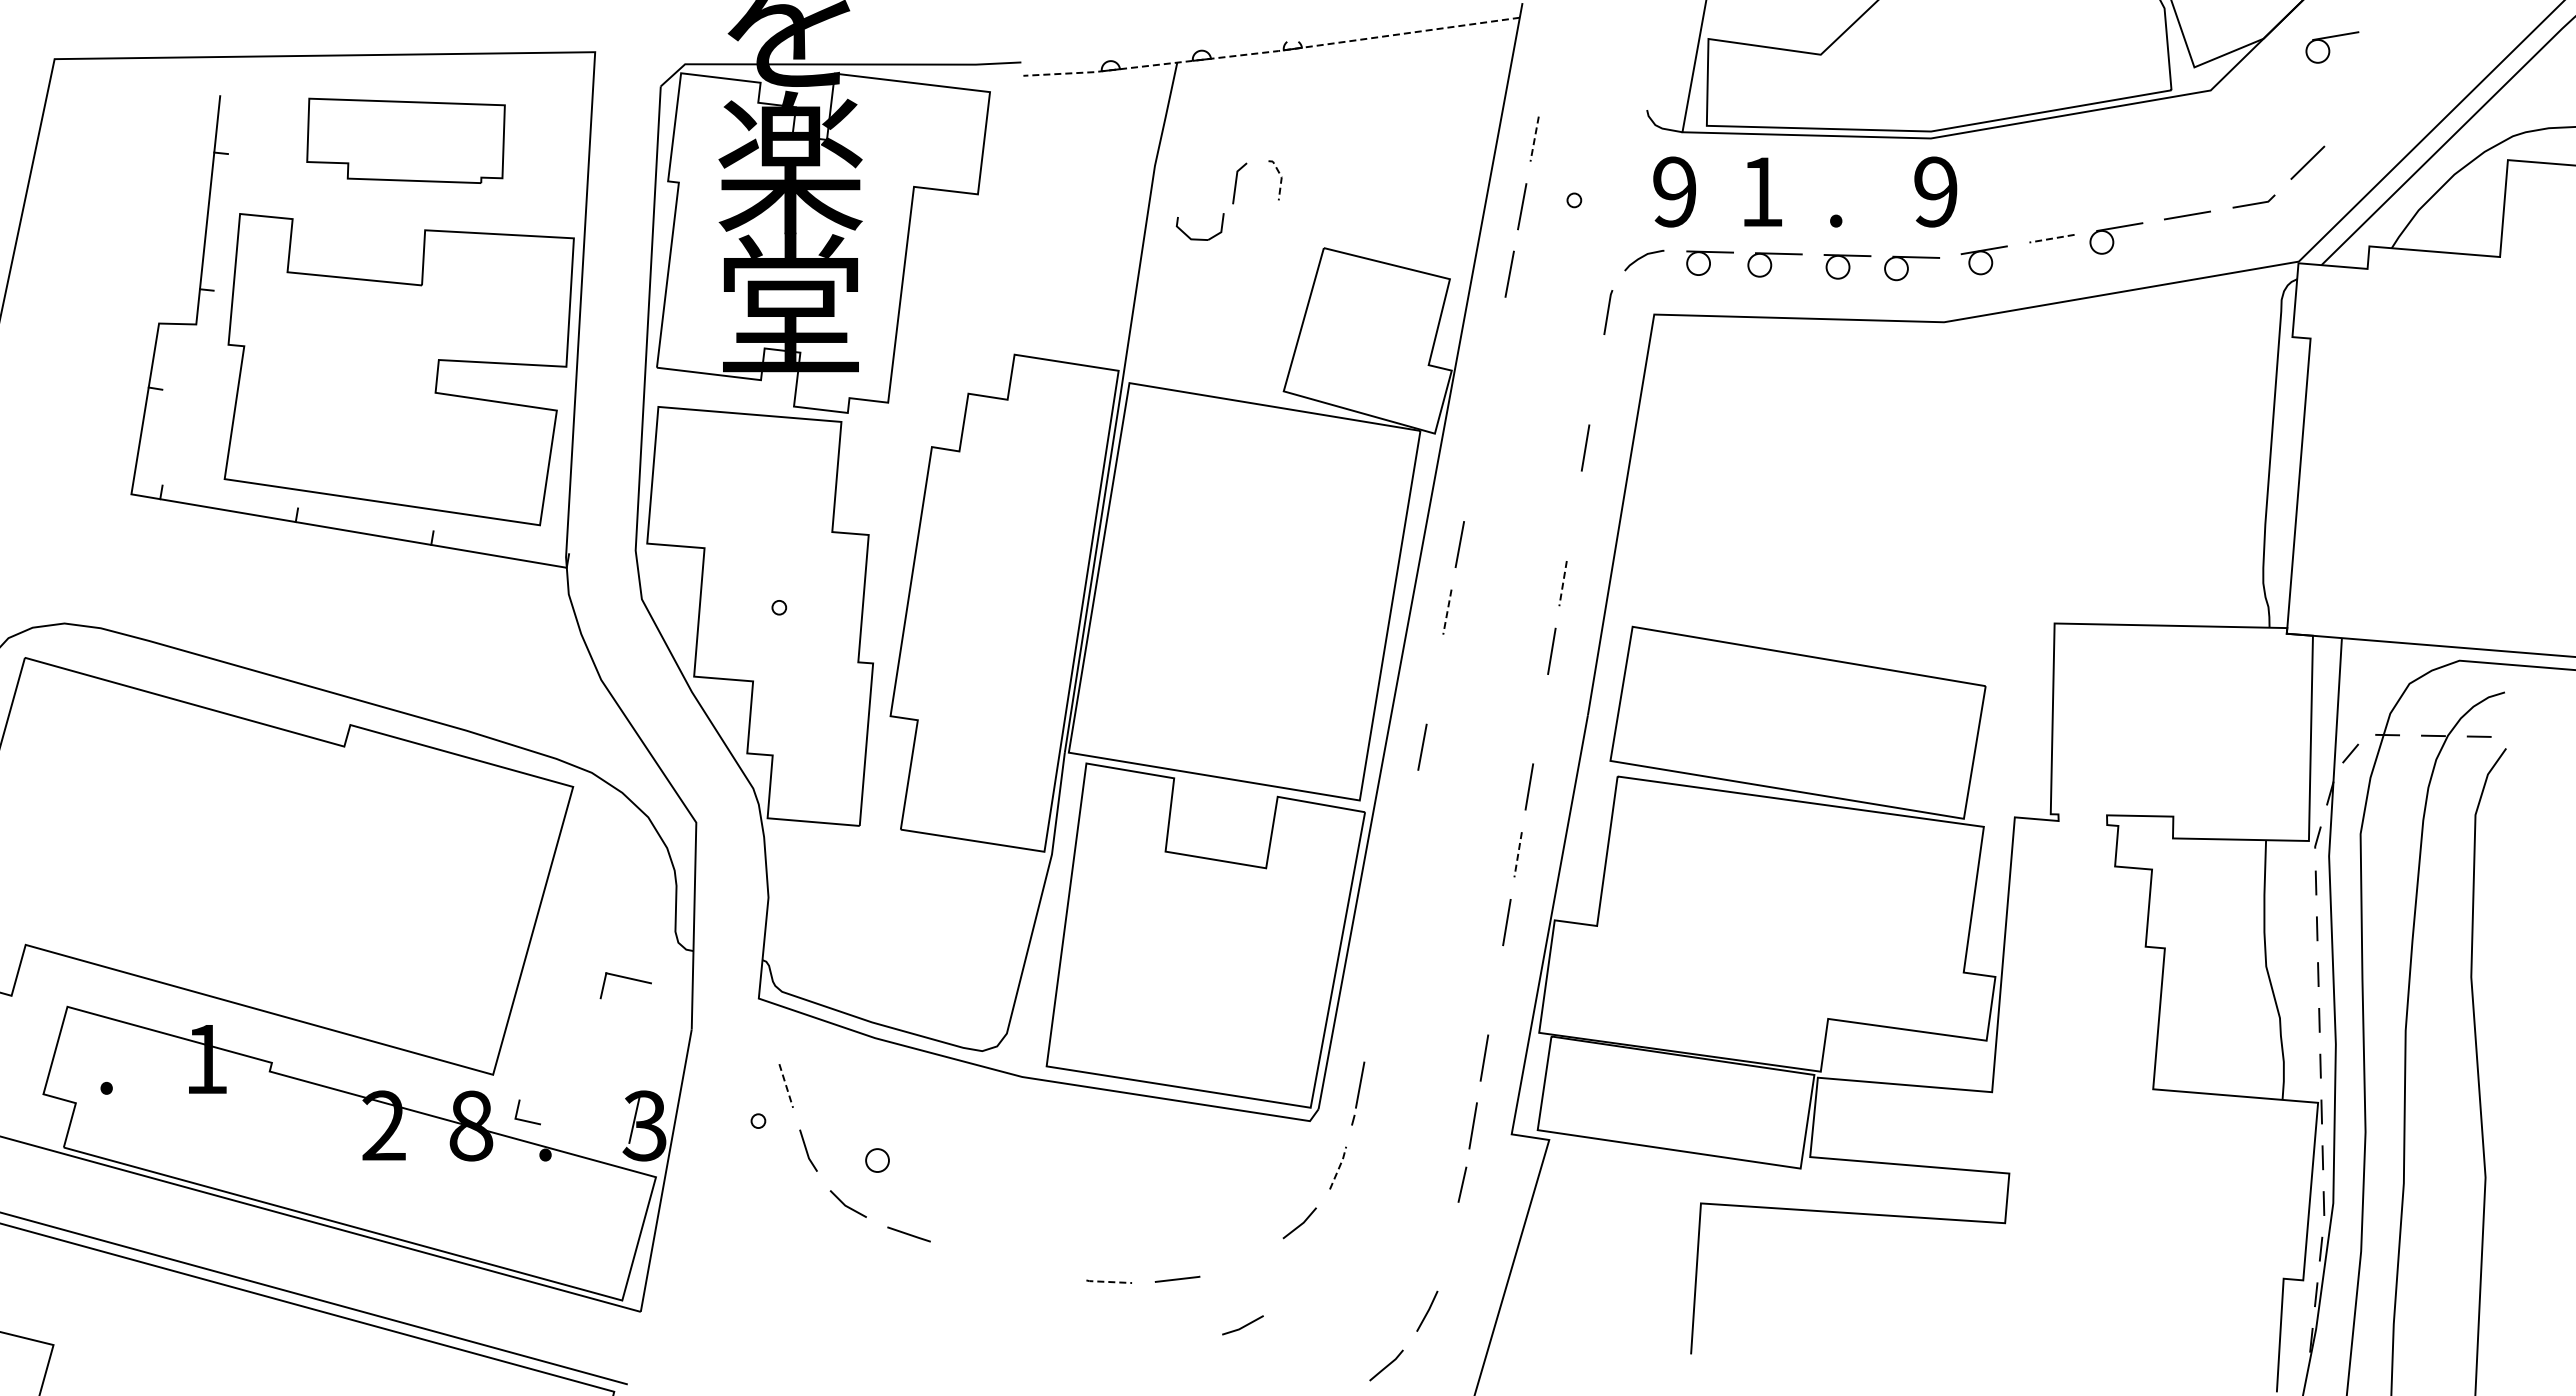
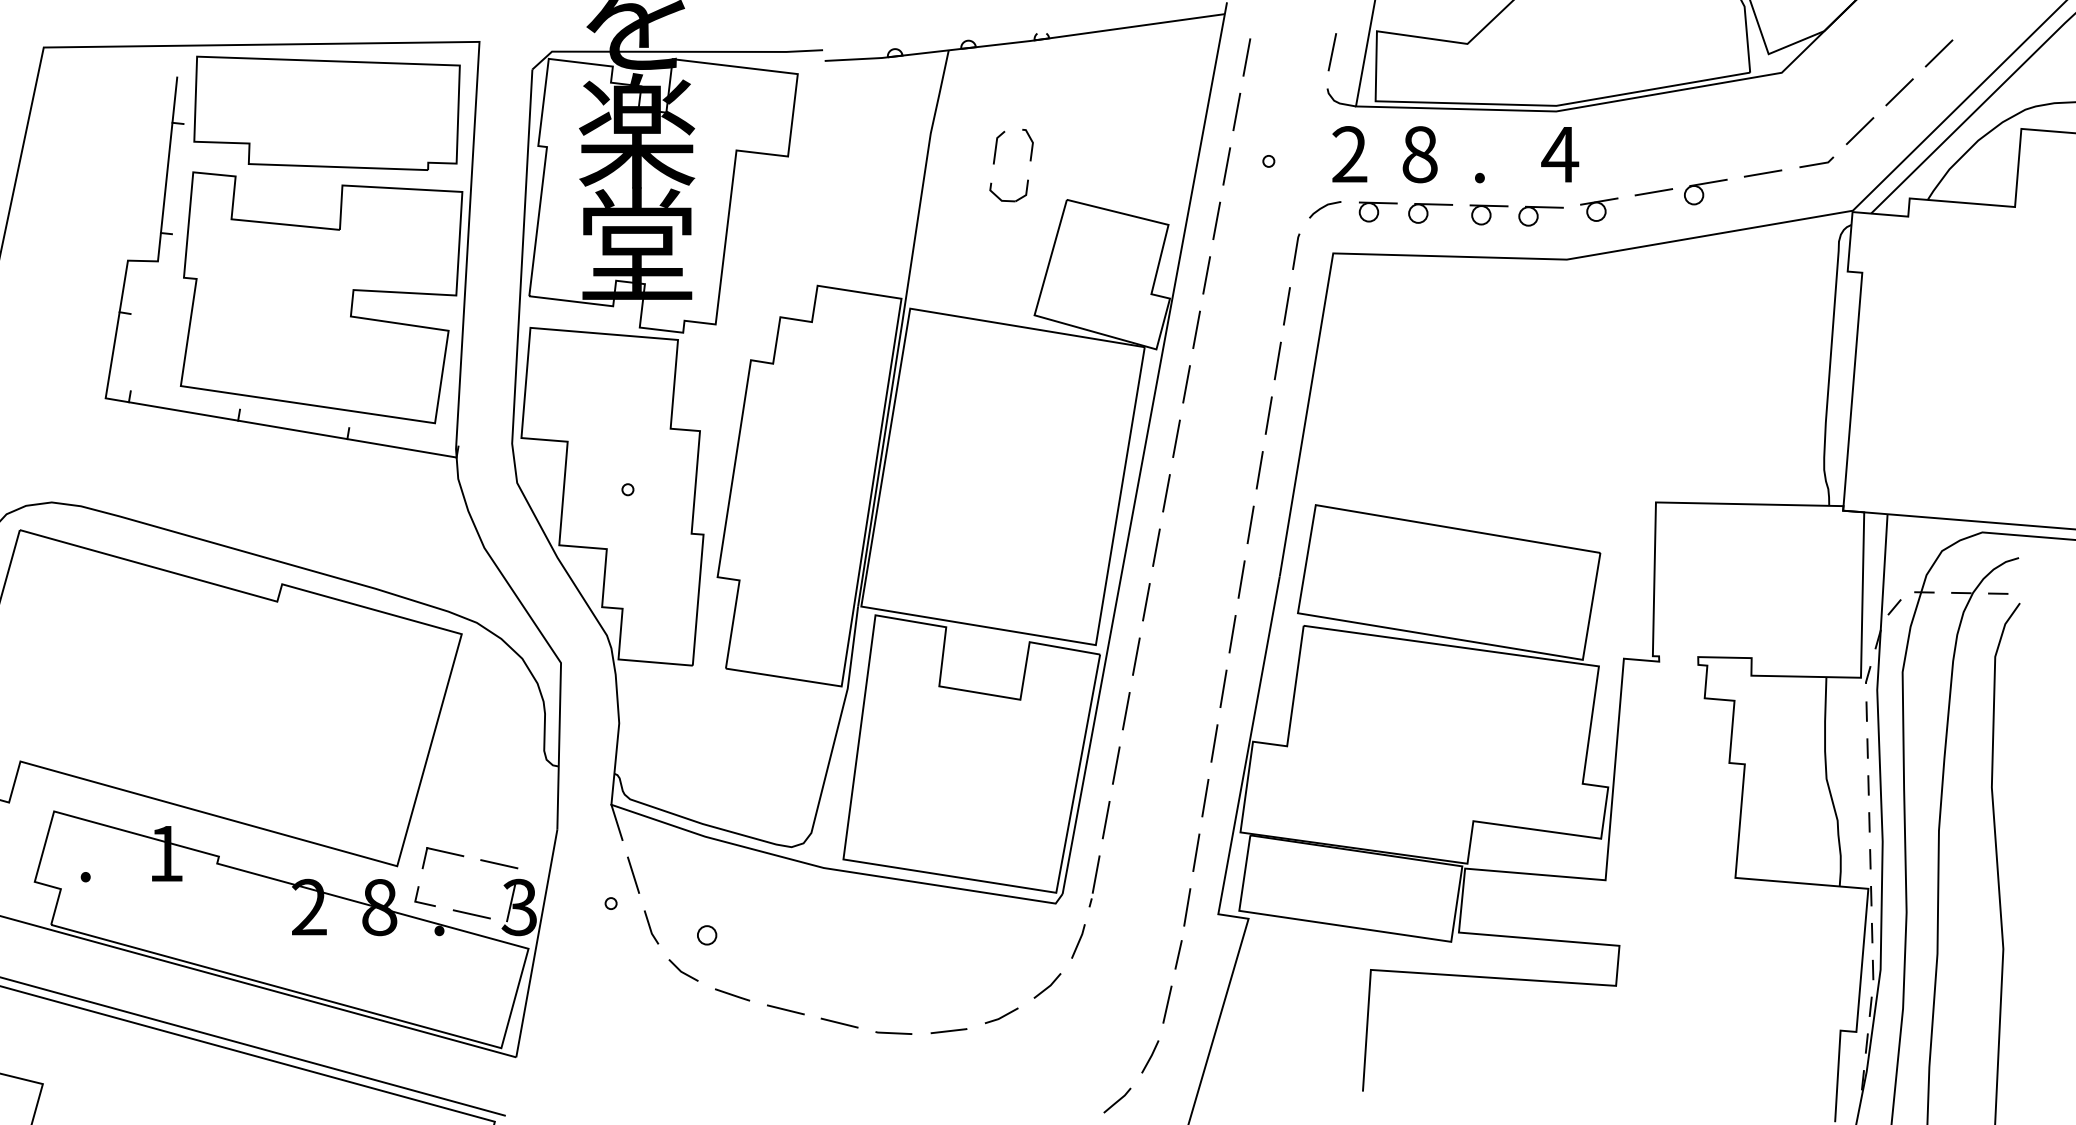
part: (2332, 47) -> (1879, 38), removed
line: (1271, 51) -> (1024, 41), dashed -> solid
line: (1652, 64) -> (1331, 51), added
line: (2405, 66) -> (1938, 53), added
line: (1546, 71) -> (1246, 57), added
line: (2356, 114) -> (1899, 92), added
line: (1534, 139) -> (1236, 112), dashed -> solid
part: (405, 140) -> (326, 113), size x1.67
line: (1281, 177) -> (1032, 142), dashed -> solid
text: (1674, 191) -> (1349, 154), 9 -> 2
text: (1761, 191) -> (1419, 154), 1 -> 8
text: (1935, 191) -> (1559, 154), 9 -> 4
part: (1199, 238) -> (1008, 200), moved
line: (2052, 238) -> (1654, 192), dashed -> solid
line: (1497, 341) -> (1206, 275), added
line: (1596, 379) -> (1286, 305), added
line: (1484, 408) -> (1196, 329), added
line: (1472, 476) -> (1186, 383), added
line: (1574, 515) -> (1268, 415), added
line: (1563, 583) -> (1260, 470), dashed -> solid
line: (1447, 612) -> (1166, 493), dashed -> solid
line: (1434, 679) -> (1156, 547), added
line: (1540, 718) -> (1241, 579), added
line: (1409, 814) -> (1135, 656), added
line: (1518, 854) -> (1223, 688), dashed -> solid
line: (1397, 881) -> (1126, 710), added
line: (1384, 949) -> (1115, 765), added
part: (628, 979) -> (445, 853), moved
line: (1495, 989) -> (1205, 797), added
line: (1372, 1017) -> (1106, 820), added
line: (765, 1020) -> (616, 822), added
line: (619, 1072) -> (499, 864), added
line: (786, 1085) -> (633, 874), dashed -> solid
line: (585, 1134) -> (471, 914), added
line: (1339, 1168) -> (1079, 941), dashed -> solid
line: (1448, 1246) -> (1167, 1004), added
line: (974, 1252) -> (785, 1009), added
line: (1041, 1268) -> (839, 1022), added
line: (1108, 1281) -> (893, 1032), dashed -> solid
line: (1243, 1325) -> (1002, 1015), moved

